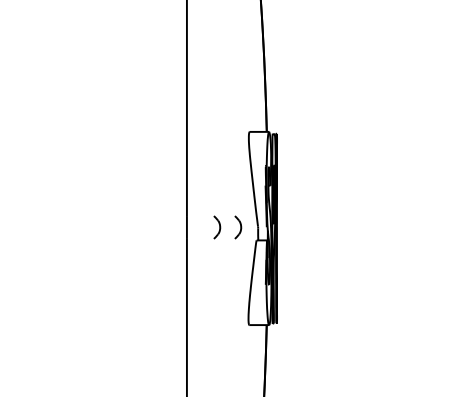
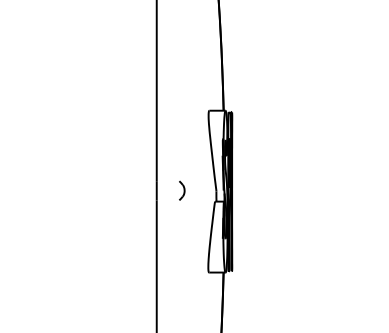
part: (238, 227) -> (199, 190), removed

